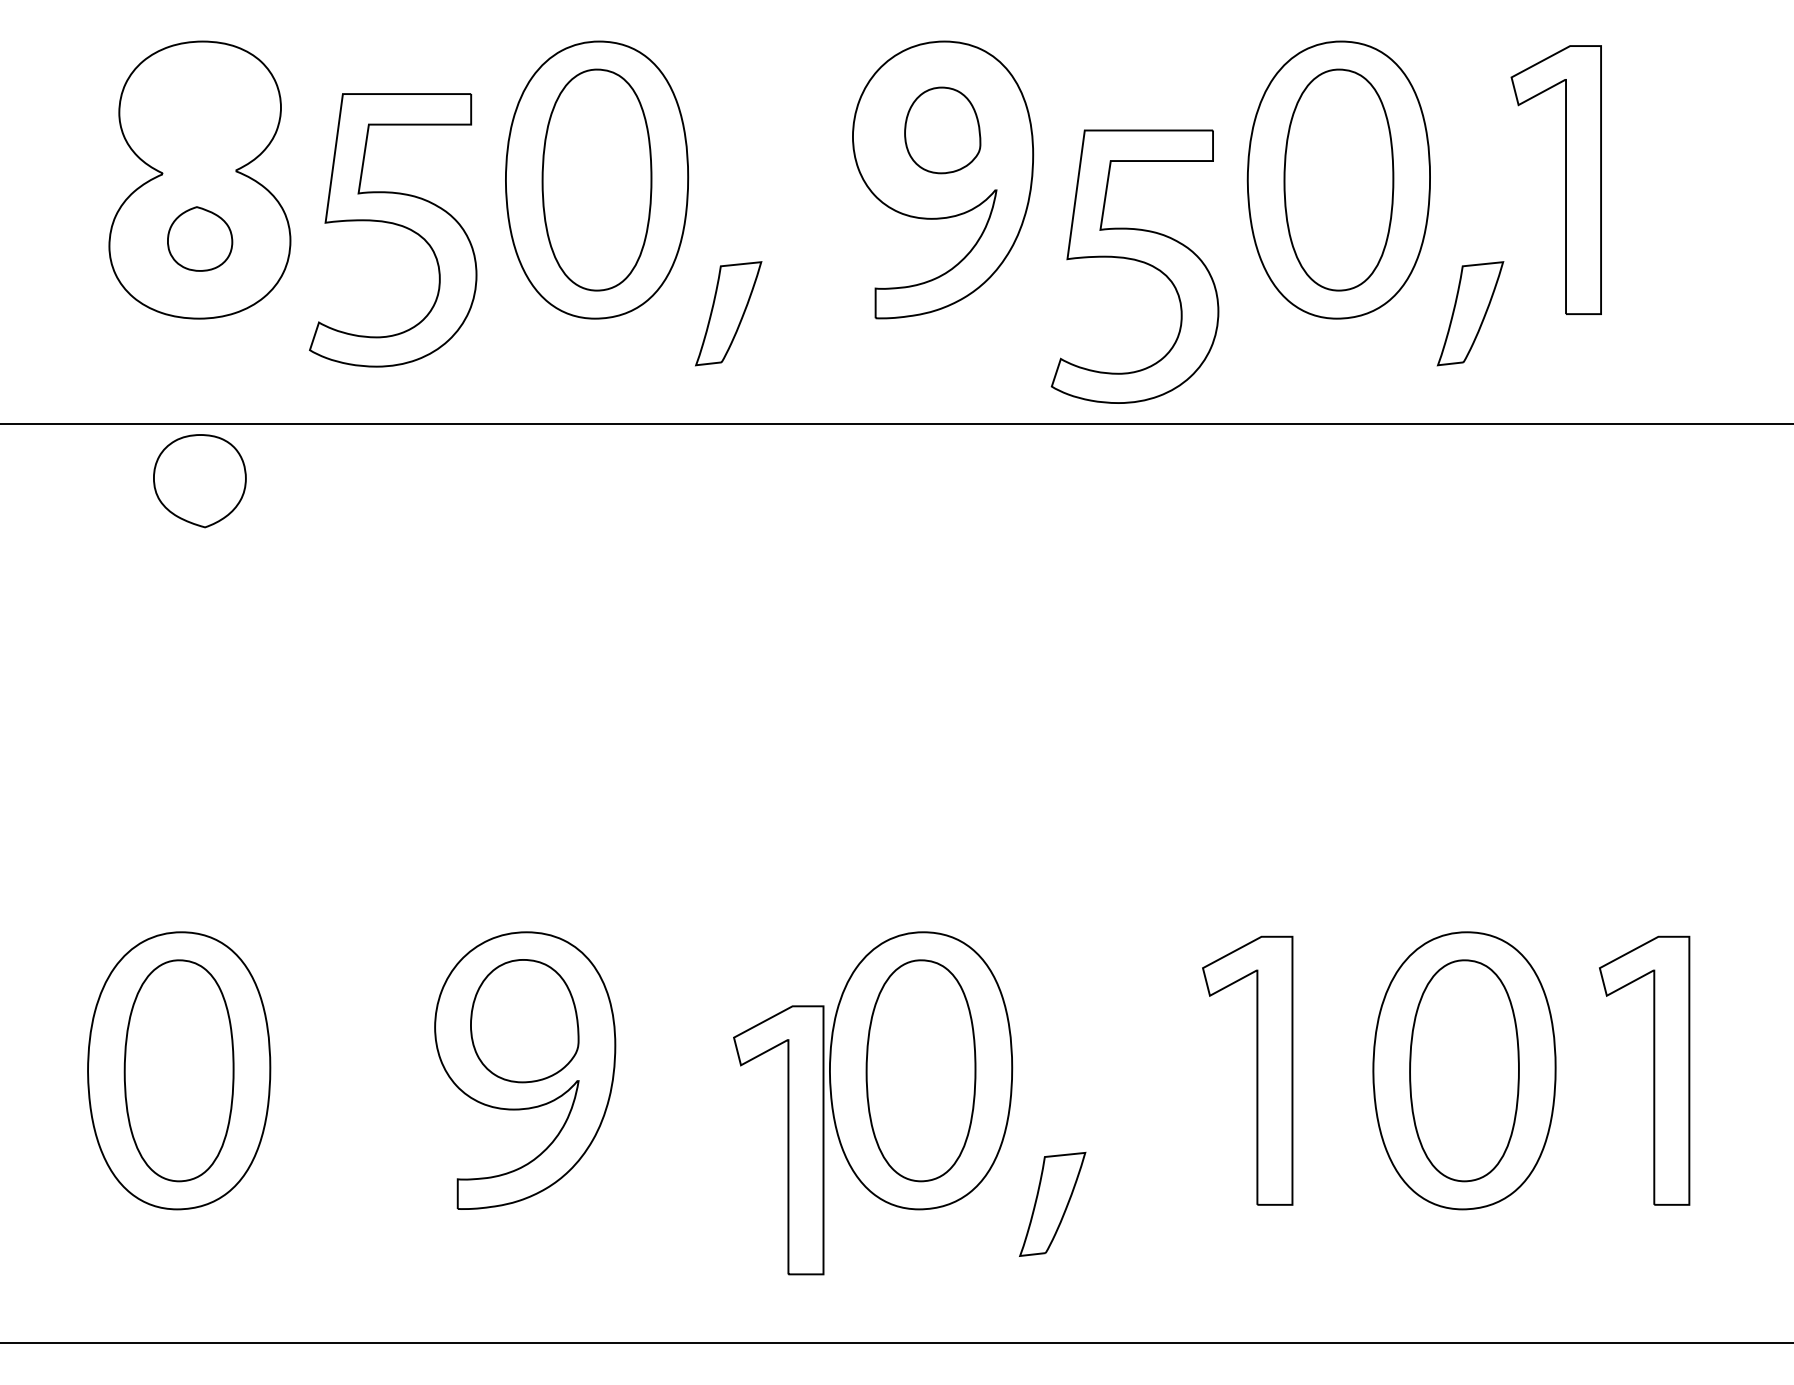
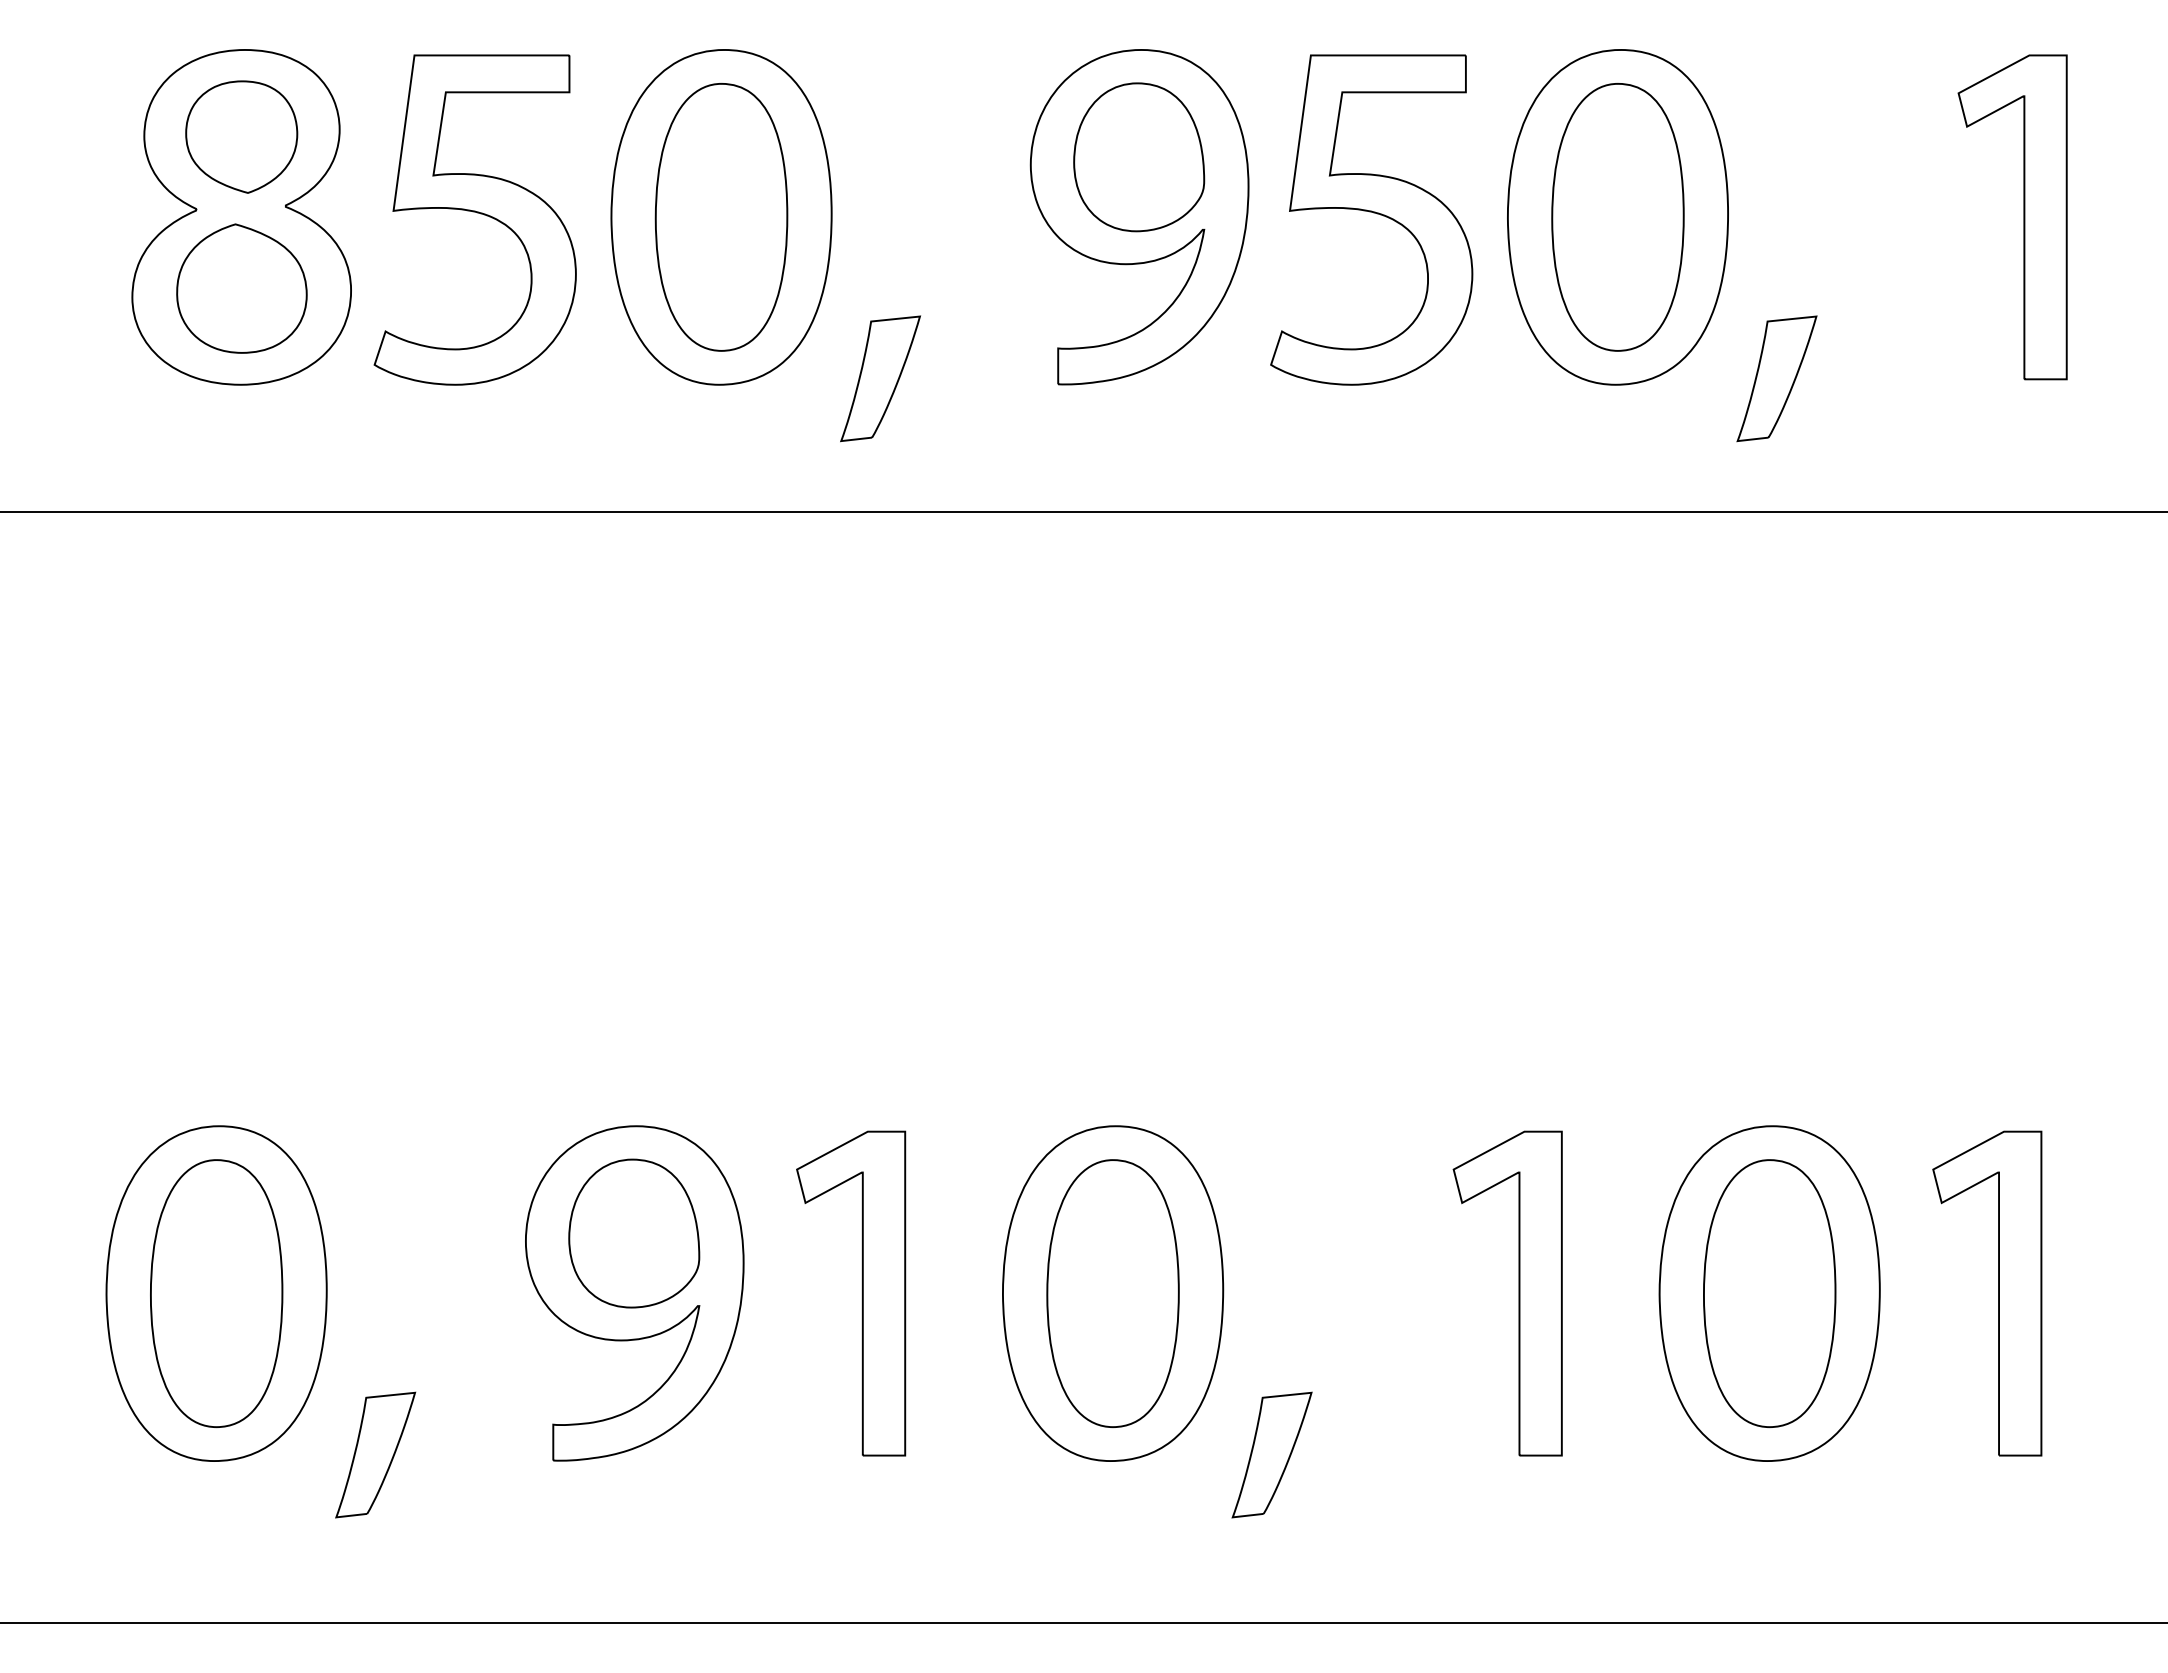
part: (942, 130) -> (1139, 157), size x1.43
part: (1565, 180) -> (2023, 217), moved
part: (395, 224) -> (477, 213), moved
part: (199, 238) -> (241, 288), size x1.67
part: (1136, 261) -> (1373, 213), moved
part: (199, 480) -> (241, 136), moved
part: (787, 1140) -> (861, 1293), moved
part: (310, 1203) -> (375, 1454), added

